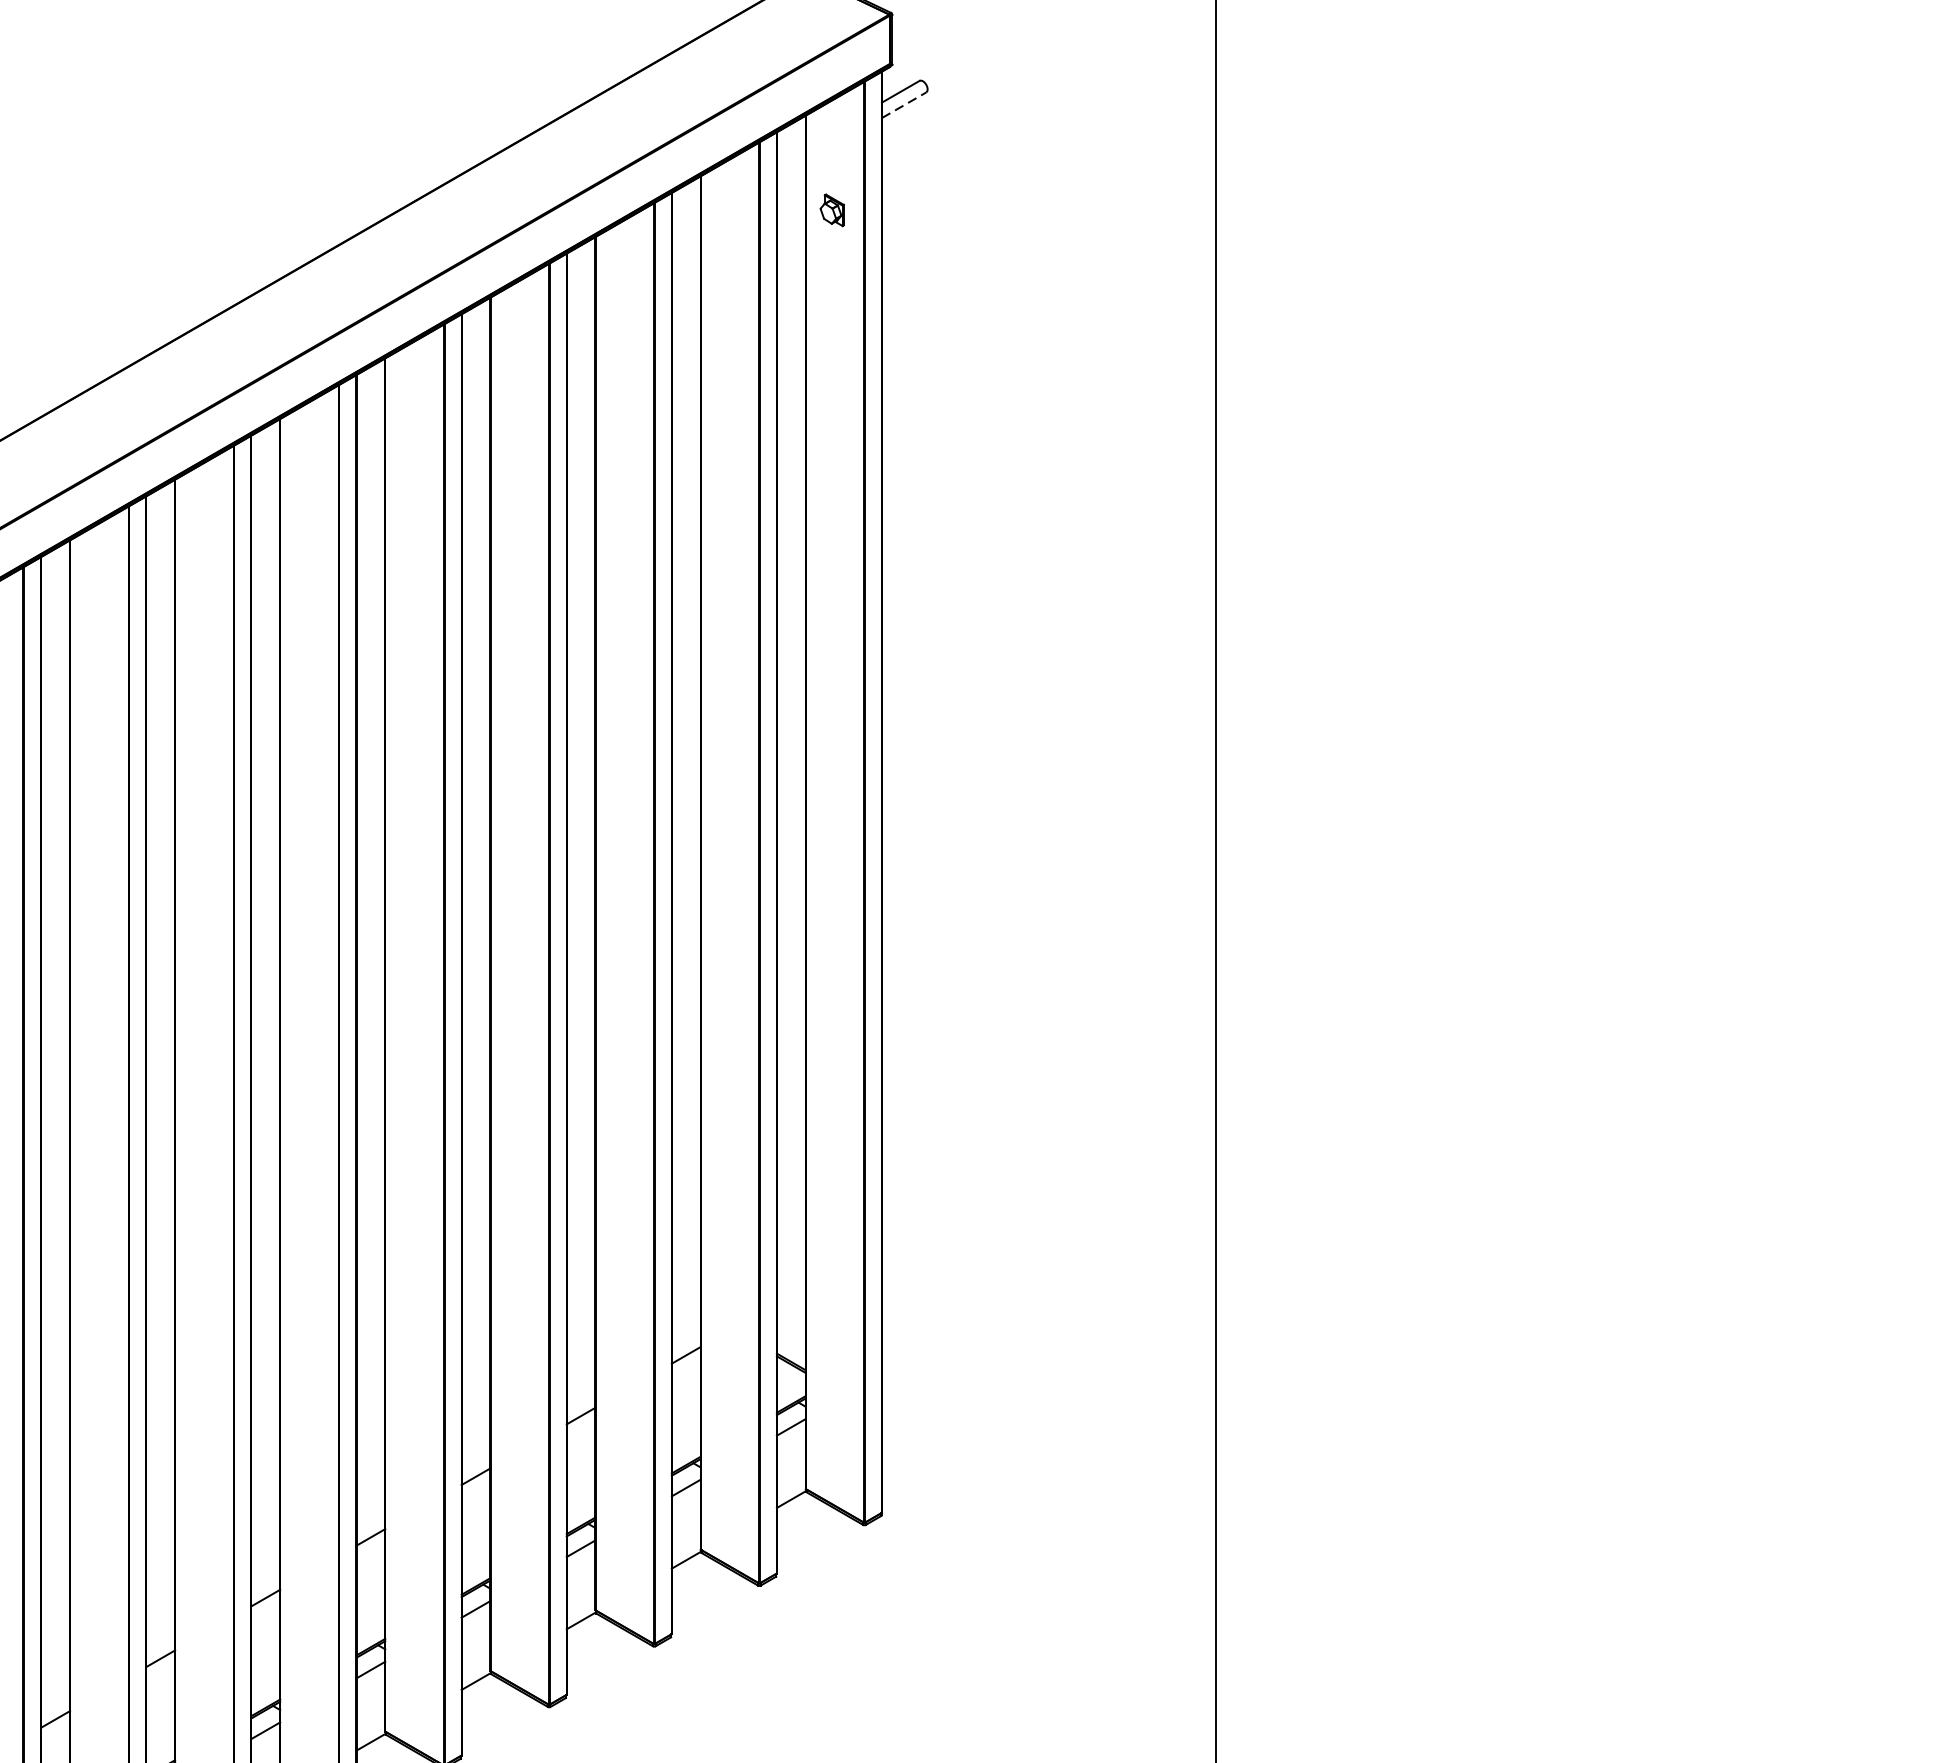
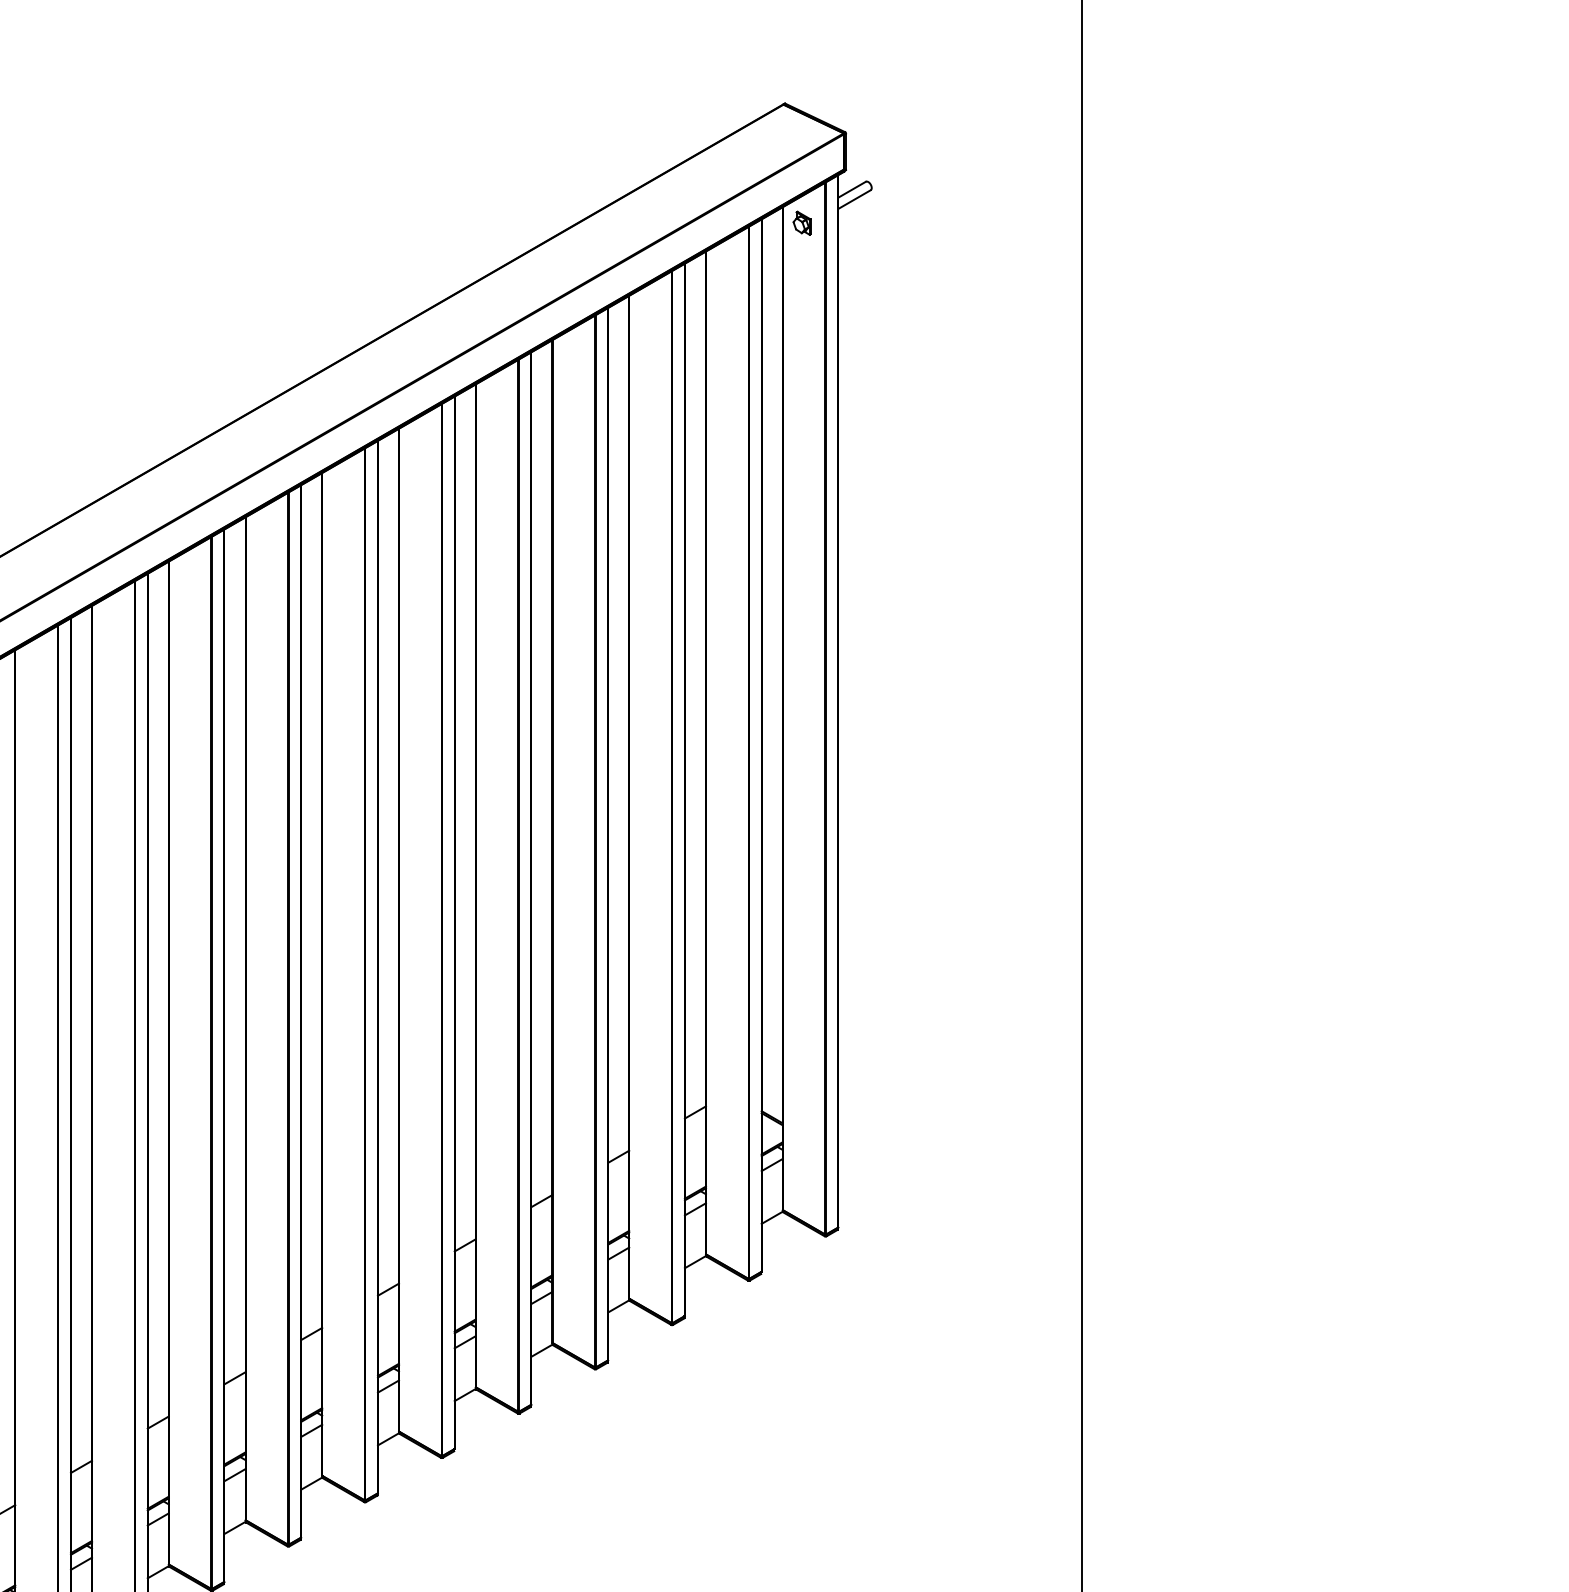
line: (904, 105) -> (854, 199), dashed -> solid
part: (831, 209) -> (801, 222), moved

